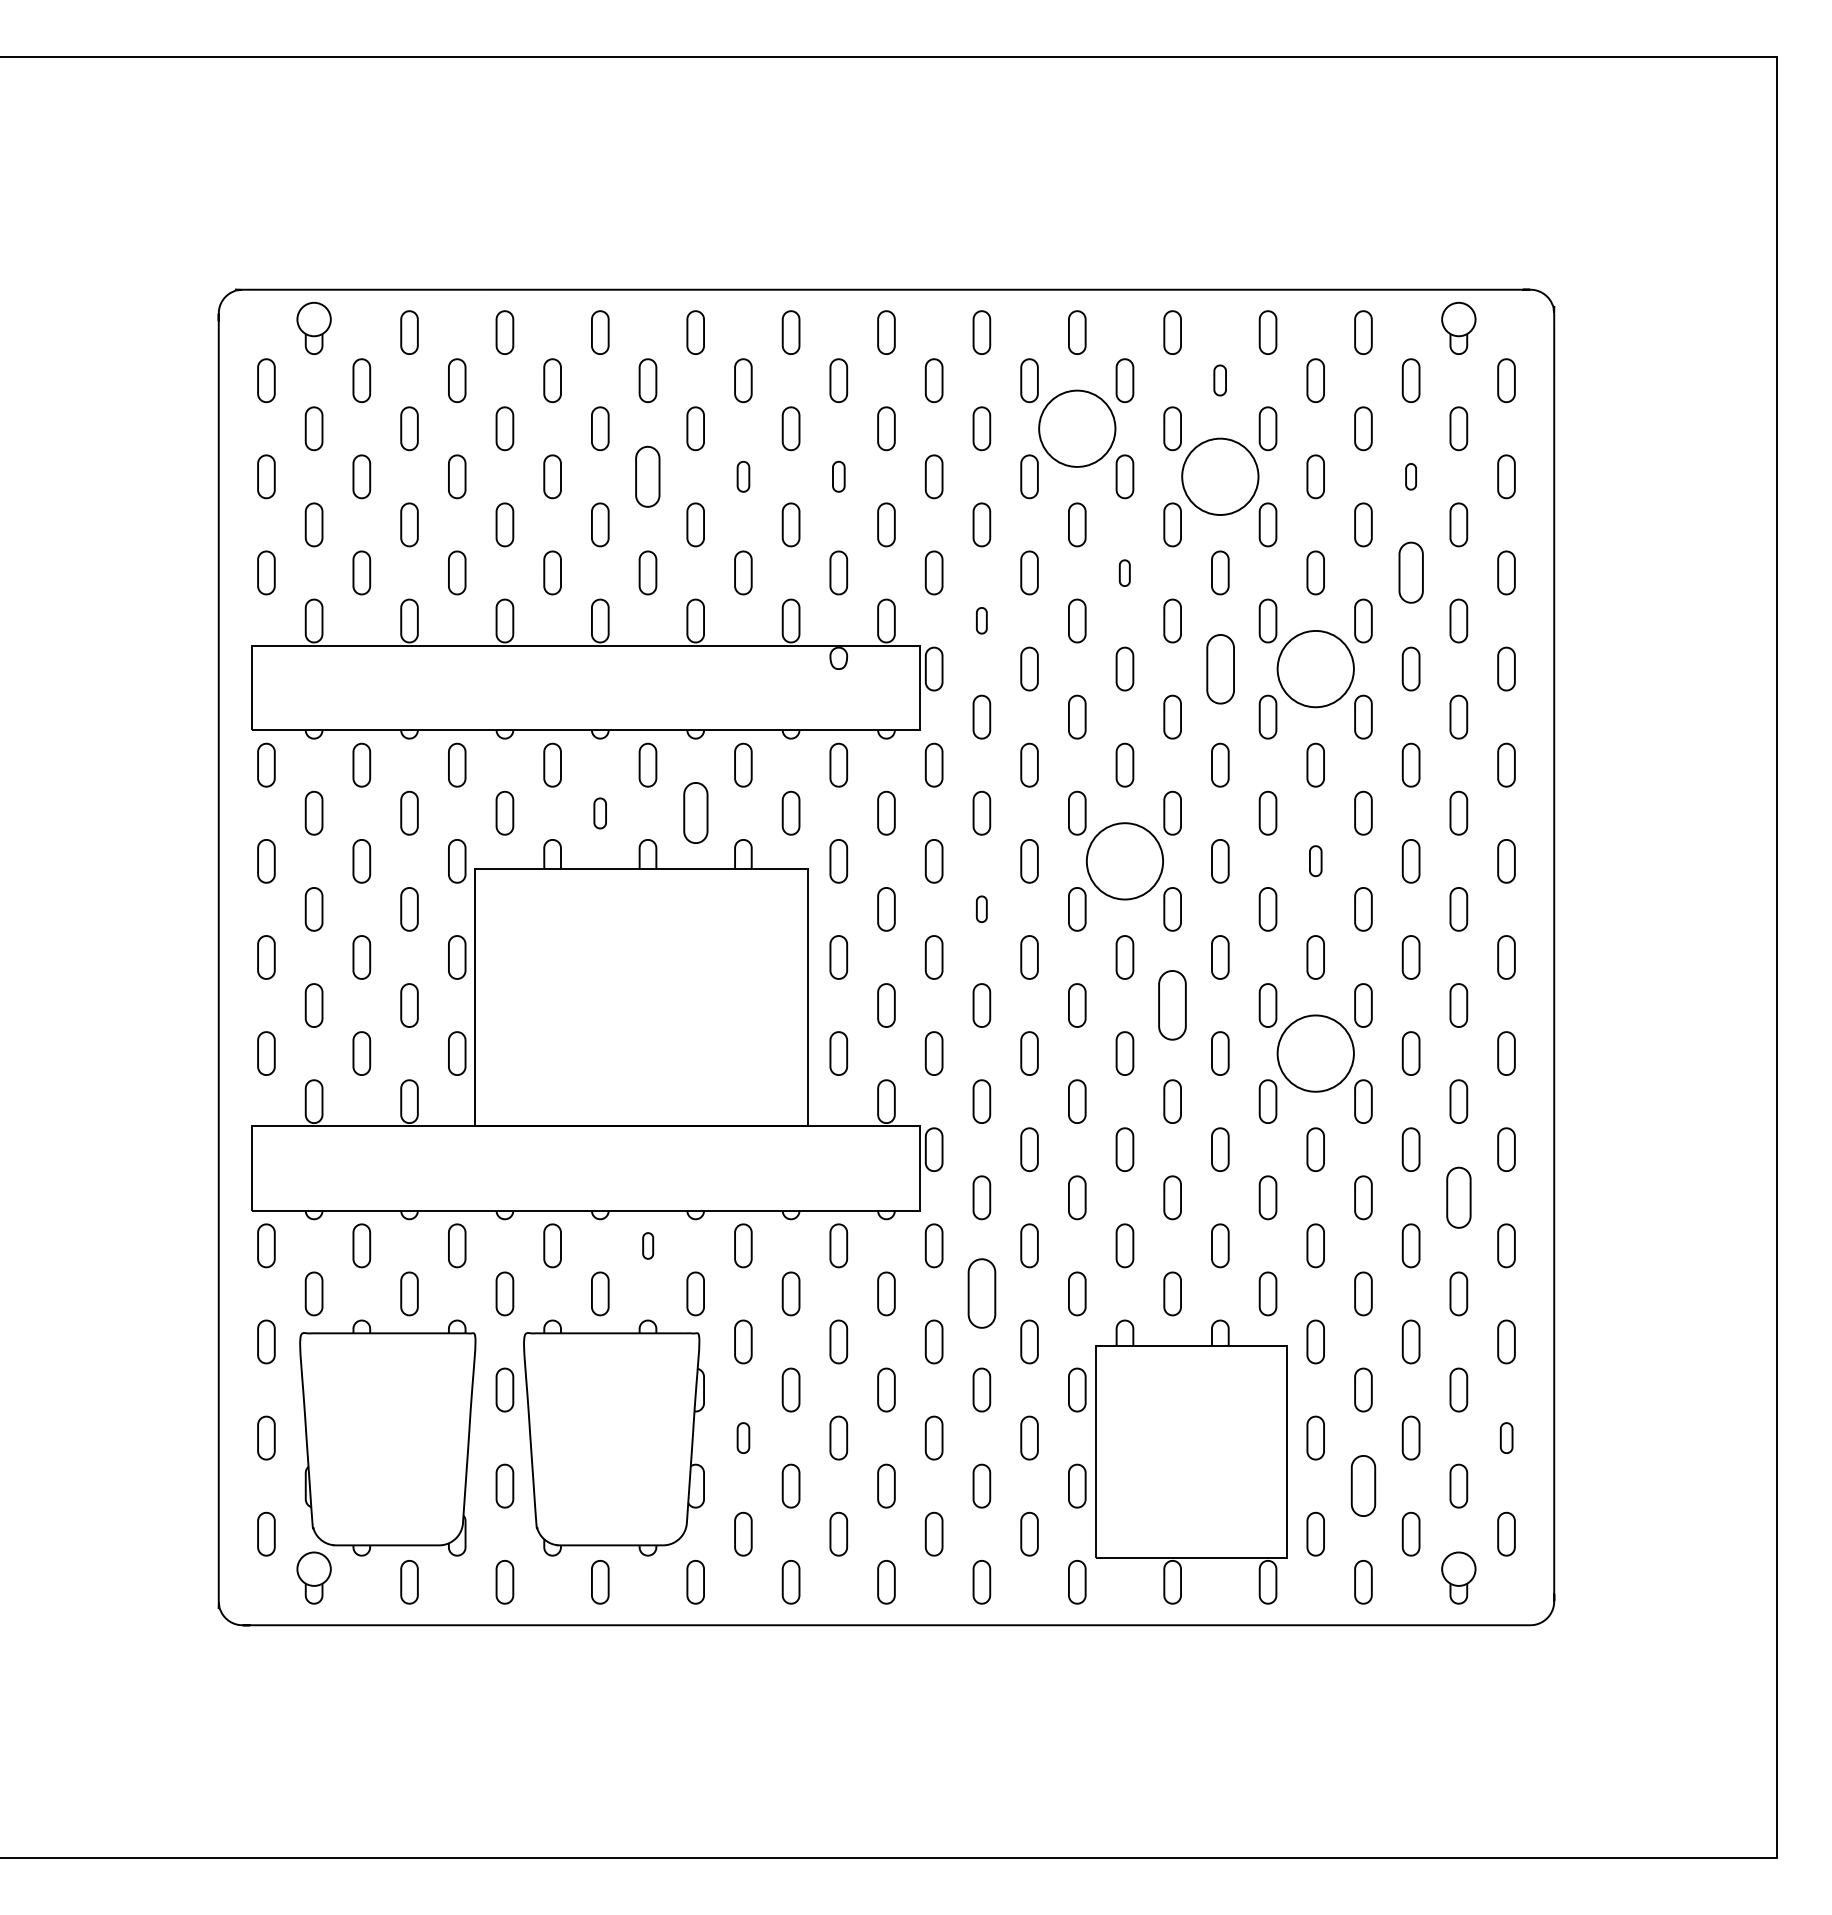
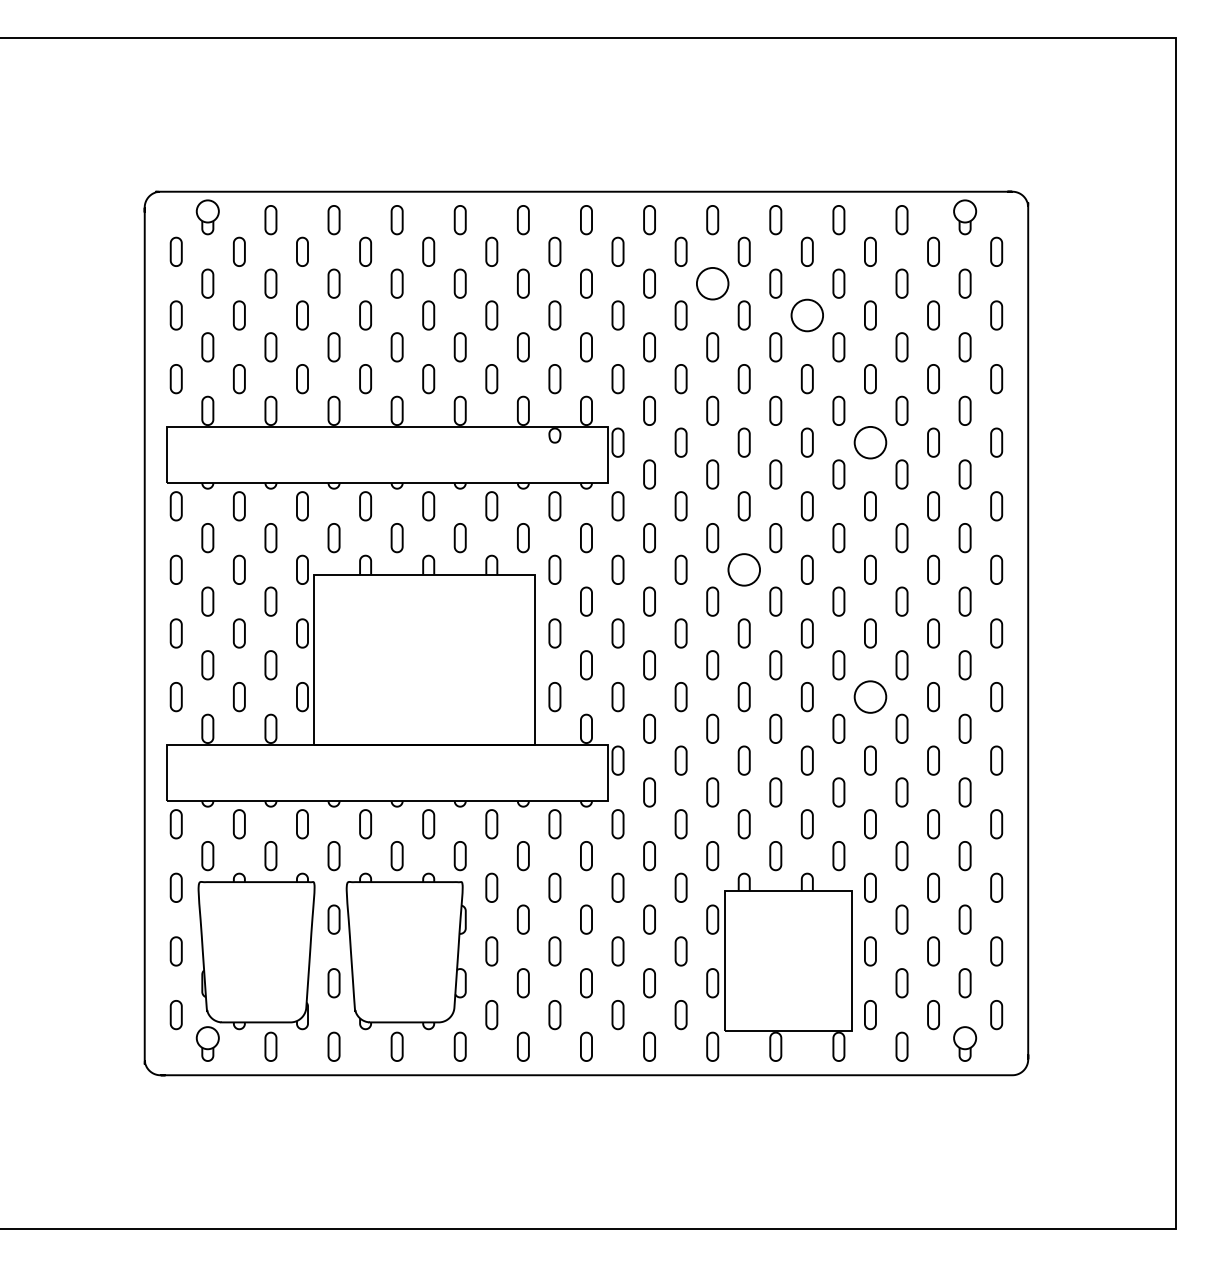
part: (1219, 380) -> (806, 251), size x1.43
circle: (1076, 428) -> (712, 283), size x0.62
part: (647, 476) -> (428, 315), size x0.71
part: (742, 476) -> (491, 315), size x1.43
part: (838, 476) -> (554, 315), size x1.43
circle: (1220, 476) -> (807, 315), size x0.62
part: (1411, 476) -> (933, 315), size x1.67
part: (1123, 573) -> (743, 379), size x1.67
part: (1411, 573) -> (933, 379), size x0.71
part: (981, 620) -> (649, 410), size x1.67
part: (1219, 668) -> (806, 442), size x0.62
circle: (1315, 668) -> (870, 442), size x0.62
part: (599, 813) -> (396, 538), size x1.43
part: (694, 813) -> (459, 538), size x0.71
circle: (1125, 860) -> (744, 569), size x0.62
part: (1315, 860) -> (870, 569), size x1.43
part: (981, 909) -> (649, 601), size x1.67
part: (1172, 1005) -> (775, 665), size x0.62
circle: (1315, 1052) -> (870, 696), size x0.62
part: (1457, 1197) -> (964, 792), size x0.71
part: (647, 1246) -> (428, 824), size x1.67
part: (981, 1294) -> (649, 856), size x0.62
part: (742, 1438) -> (491, 951), size x1.43
part: (1506, 1438) -> (996, 951), size x1.43
part: (1362, 1486) -> (901, 983), size x0.71

